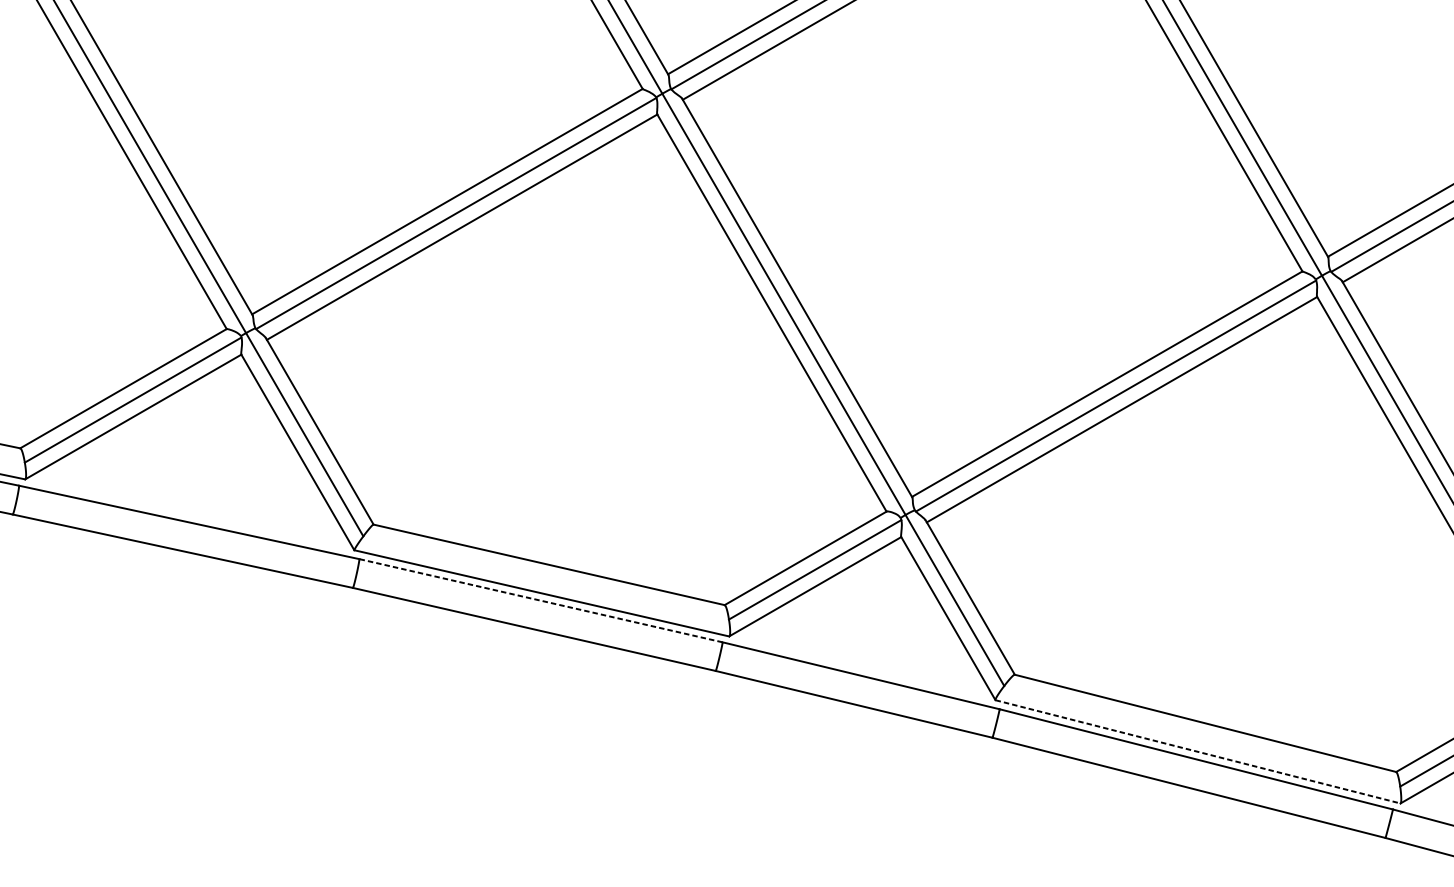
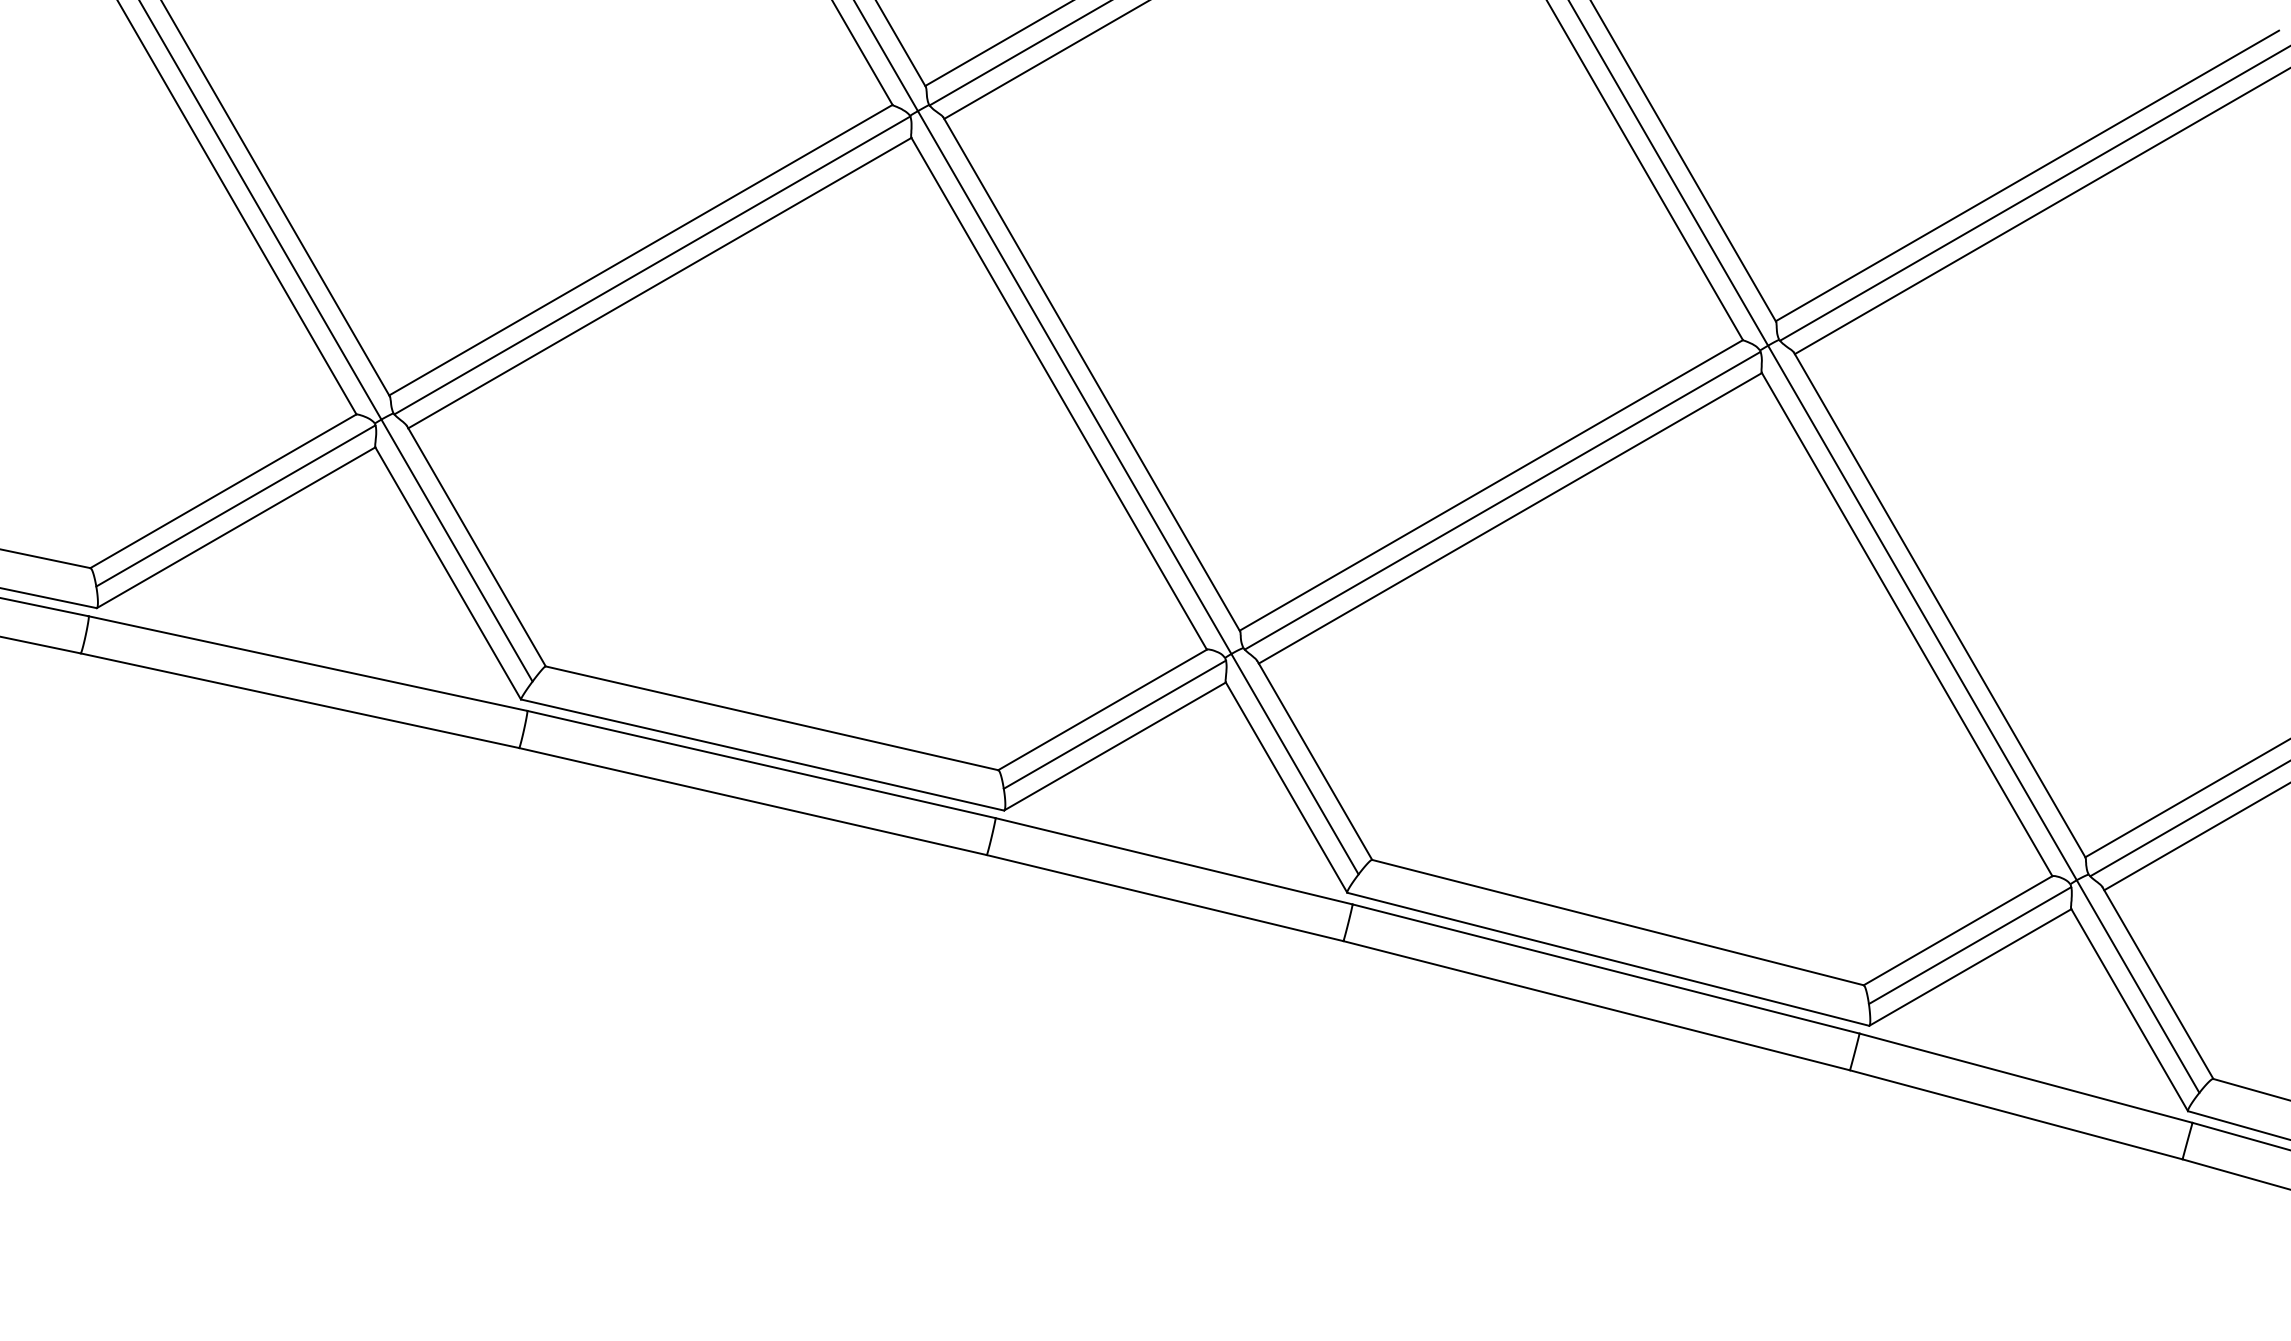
line: (540, 600) -> (761, 764), dashed -> solid
line: (1198, 751) -> (1608, 959), dashed -> solid

